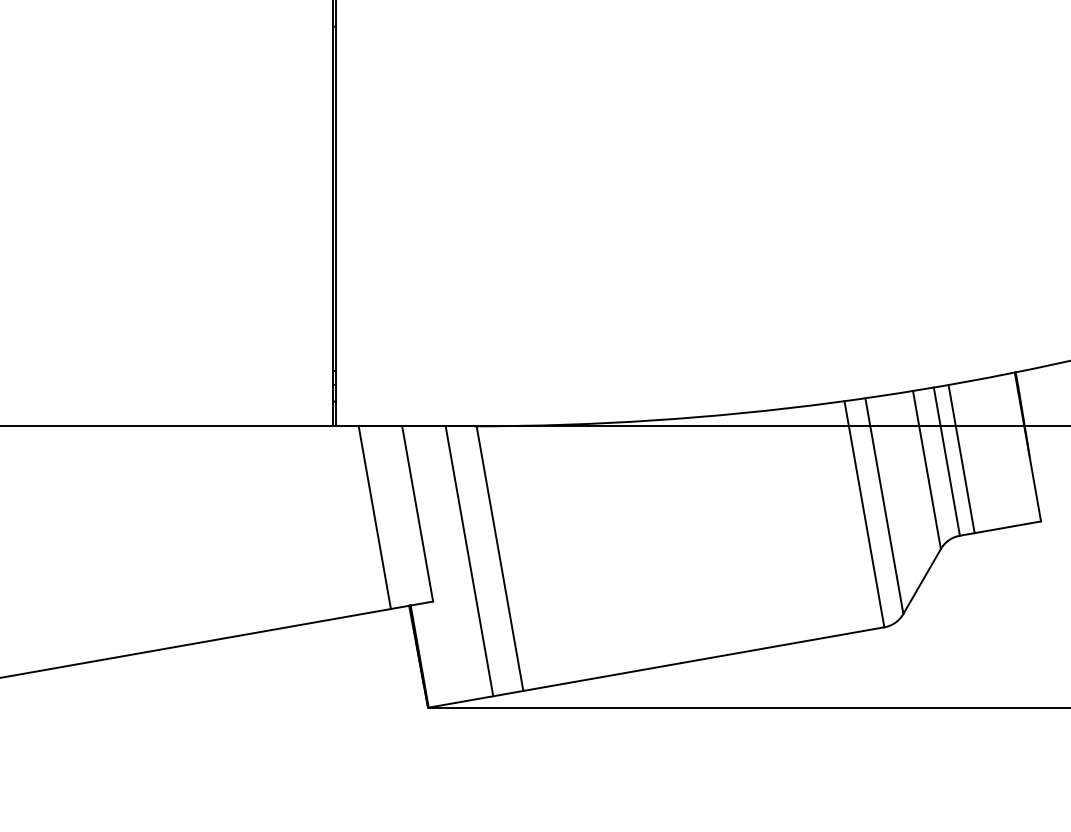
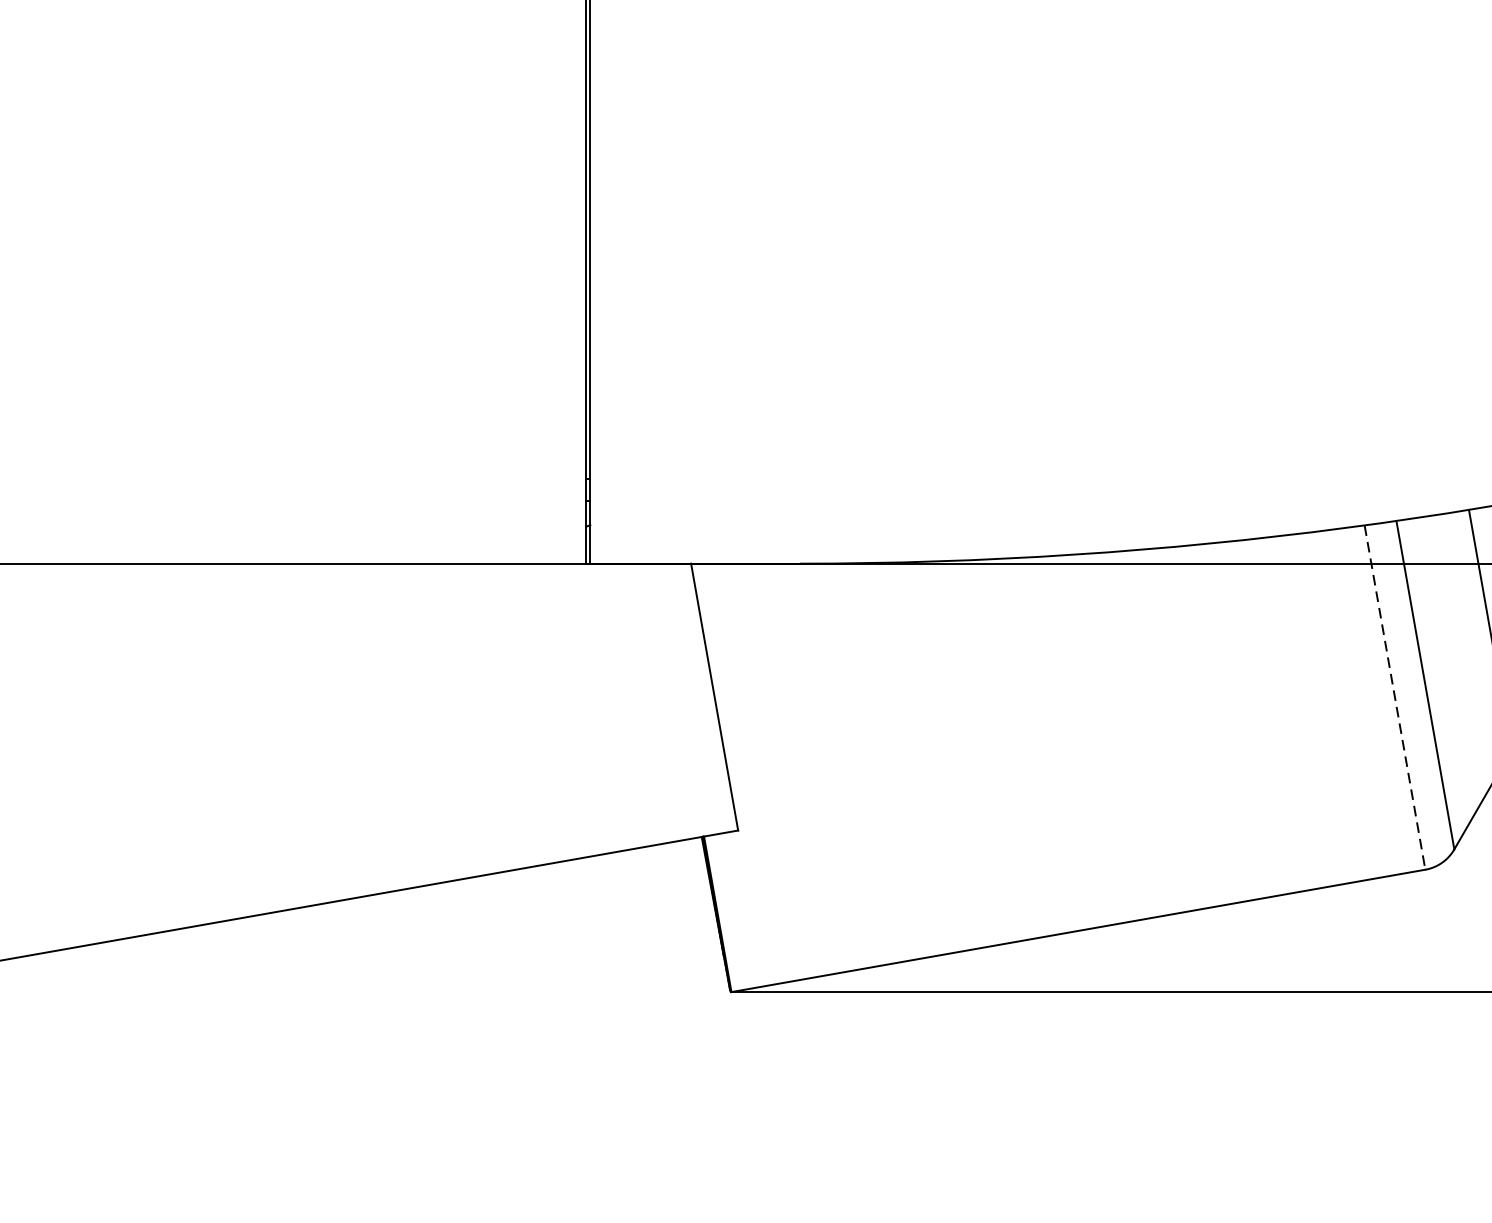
line: (864, 514) -> (1395, 697), solid -> dashed
line: (374, 517) -> (648, 702), removed
line: (499, 558) -> (839, 764), removed
line: (469, 561) -> (793, 769), removed

